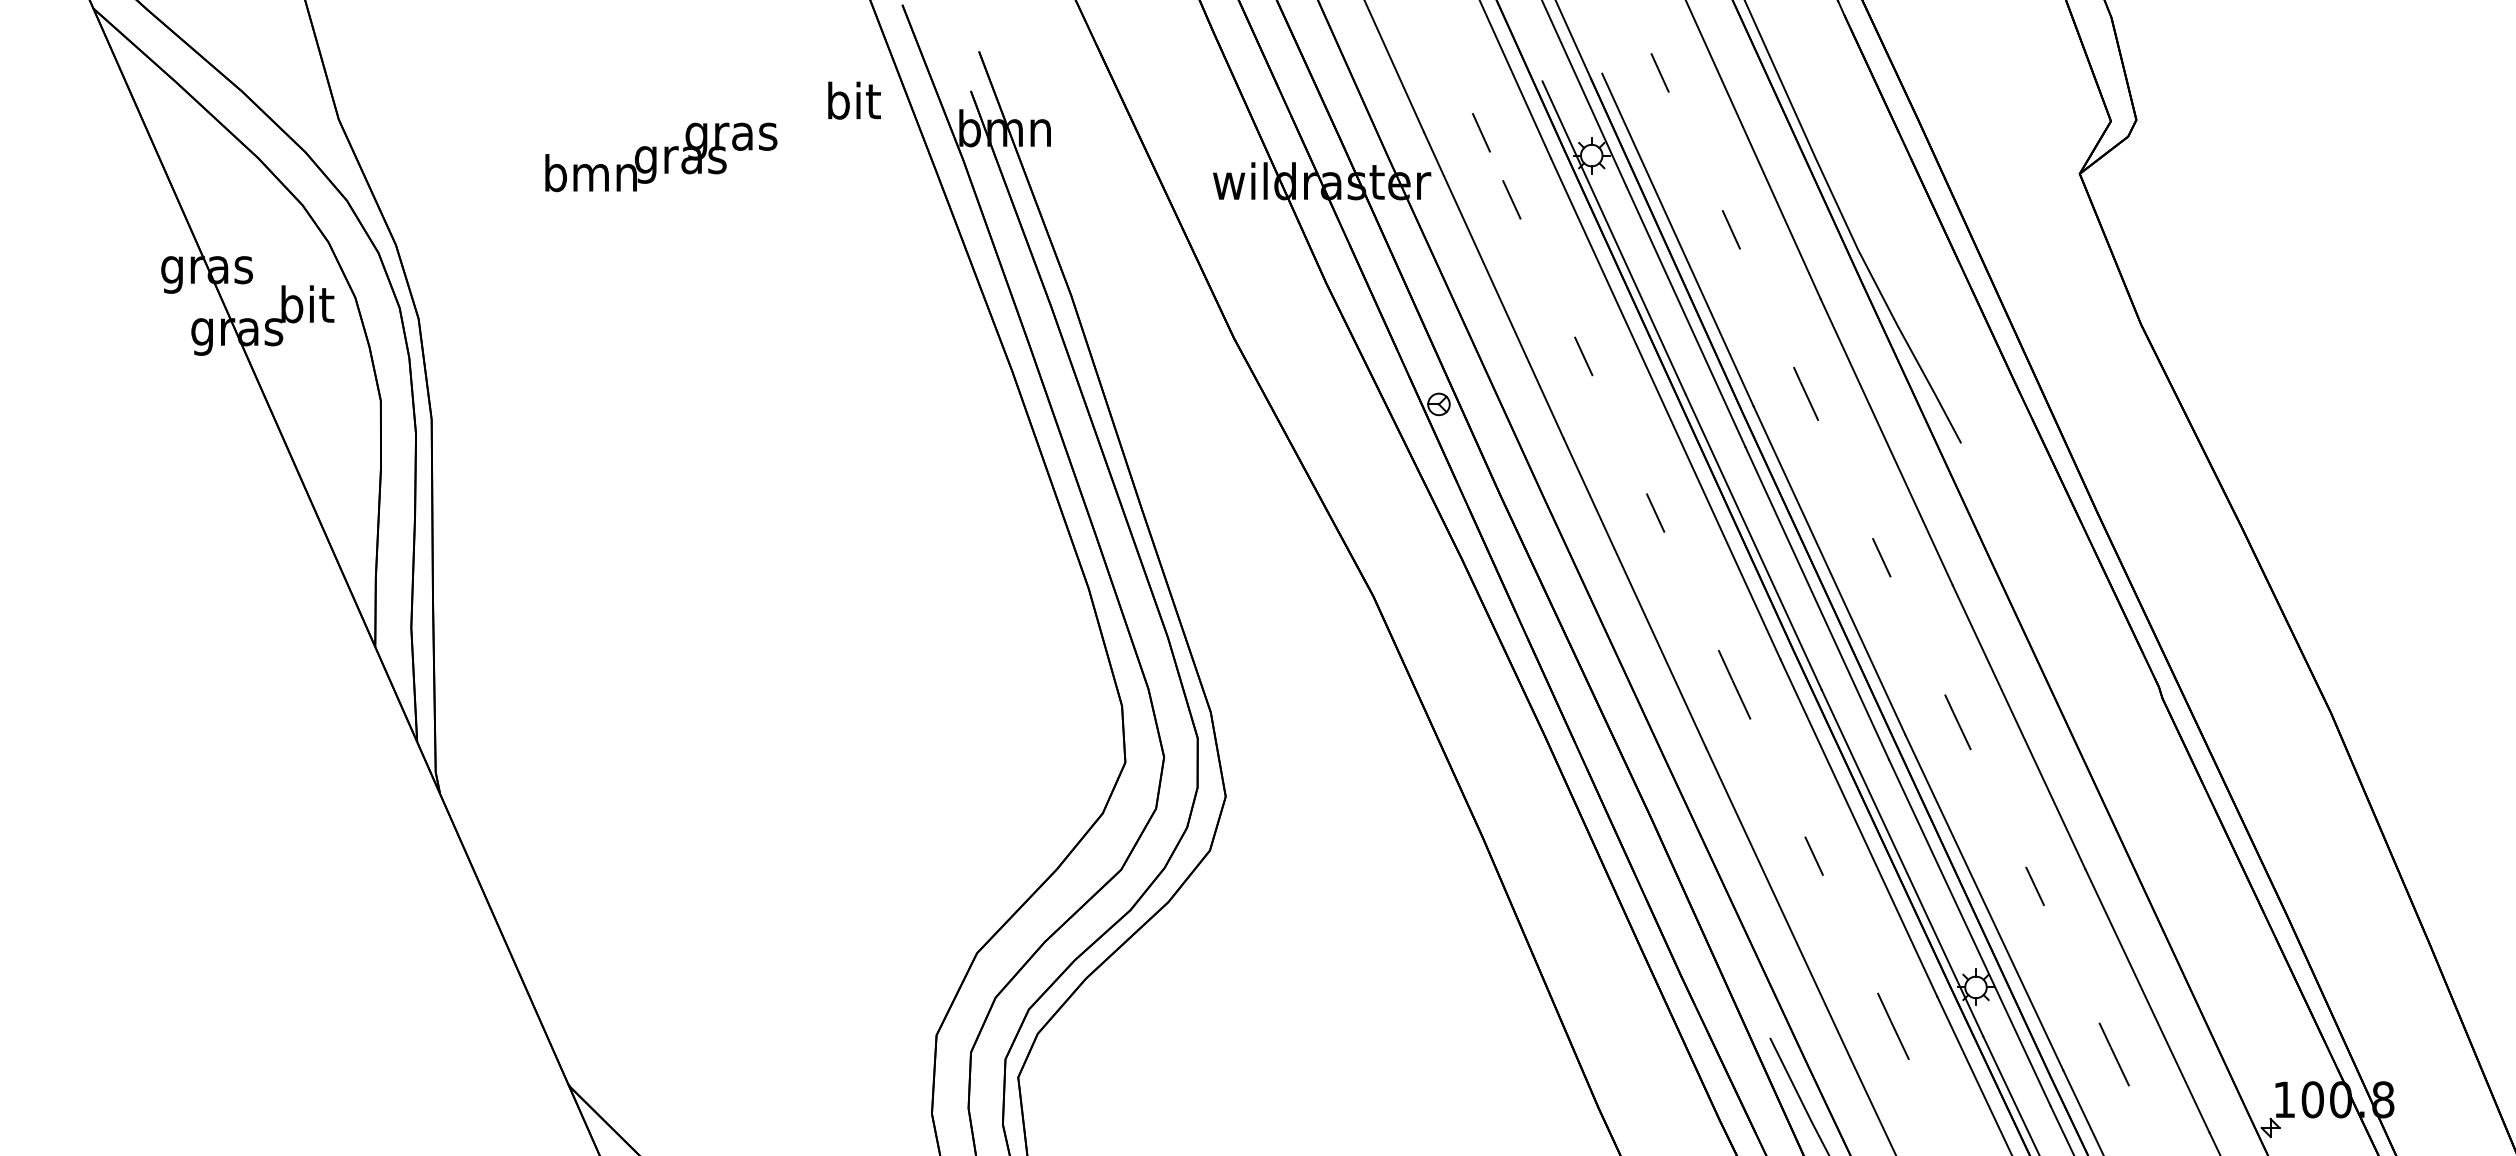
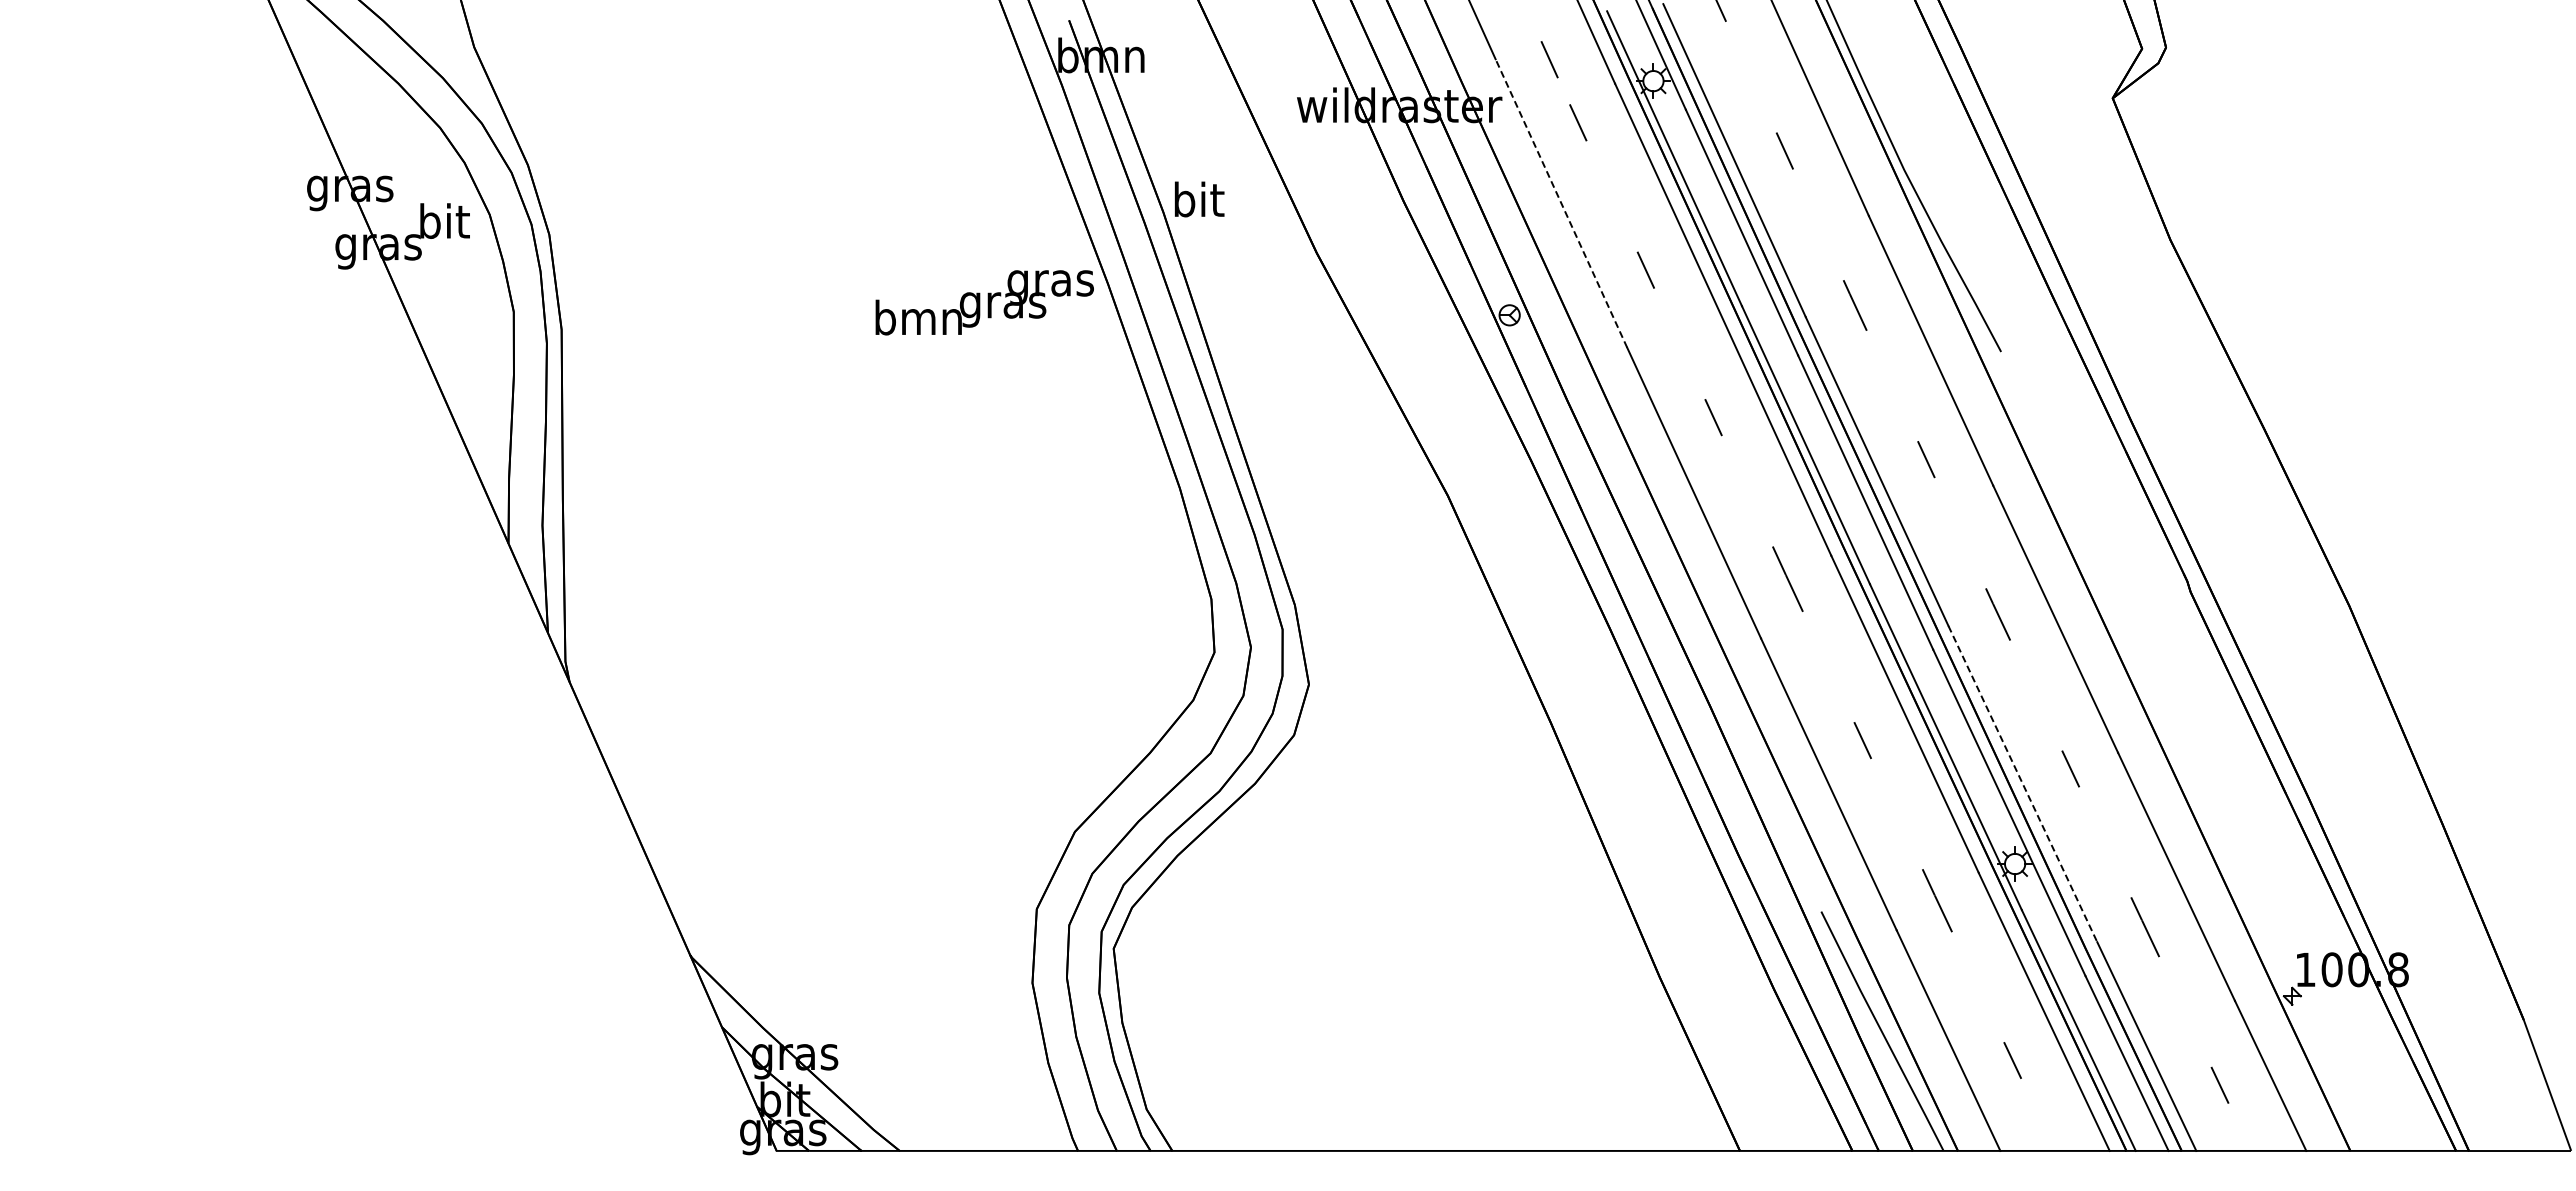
text: (854, 100) -> (1199, 199), moved
text: (661, 157) -> (984, 302), moved
line: (1494, 285) -> (1561, 203), solid -> dashed
line: (1983, 902) -> (2022, 784), solid -> dashed

